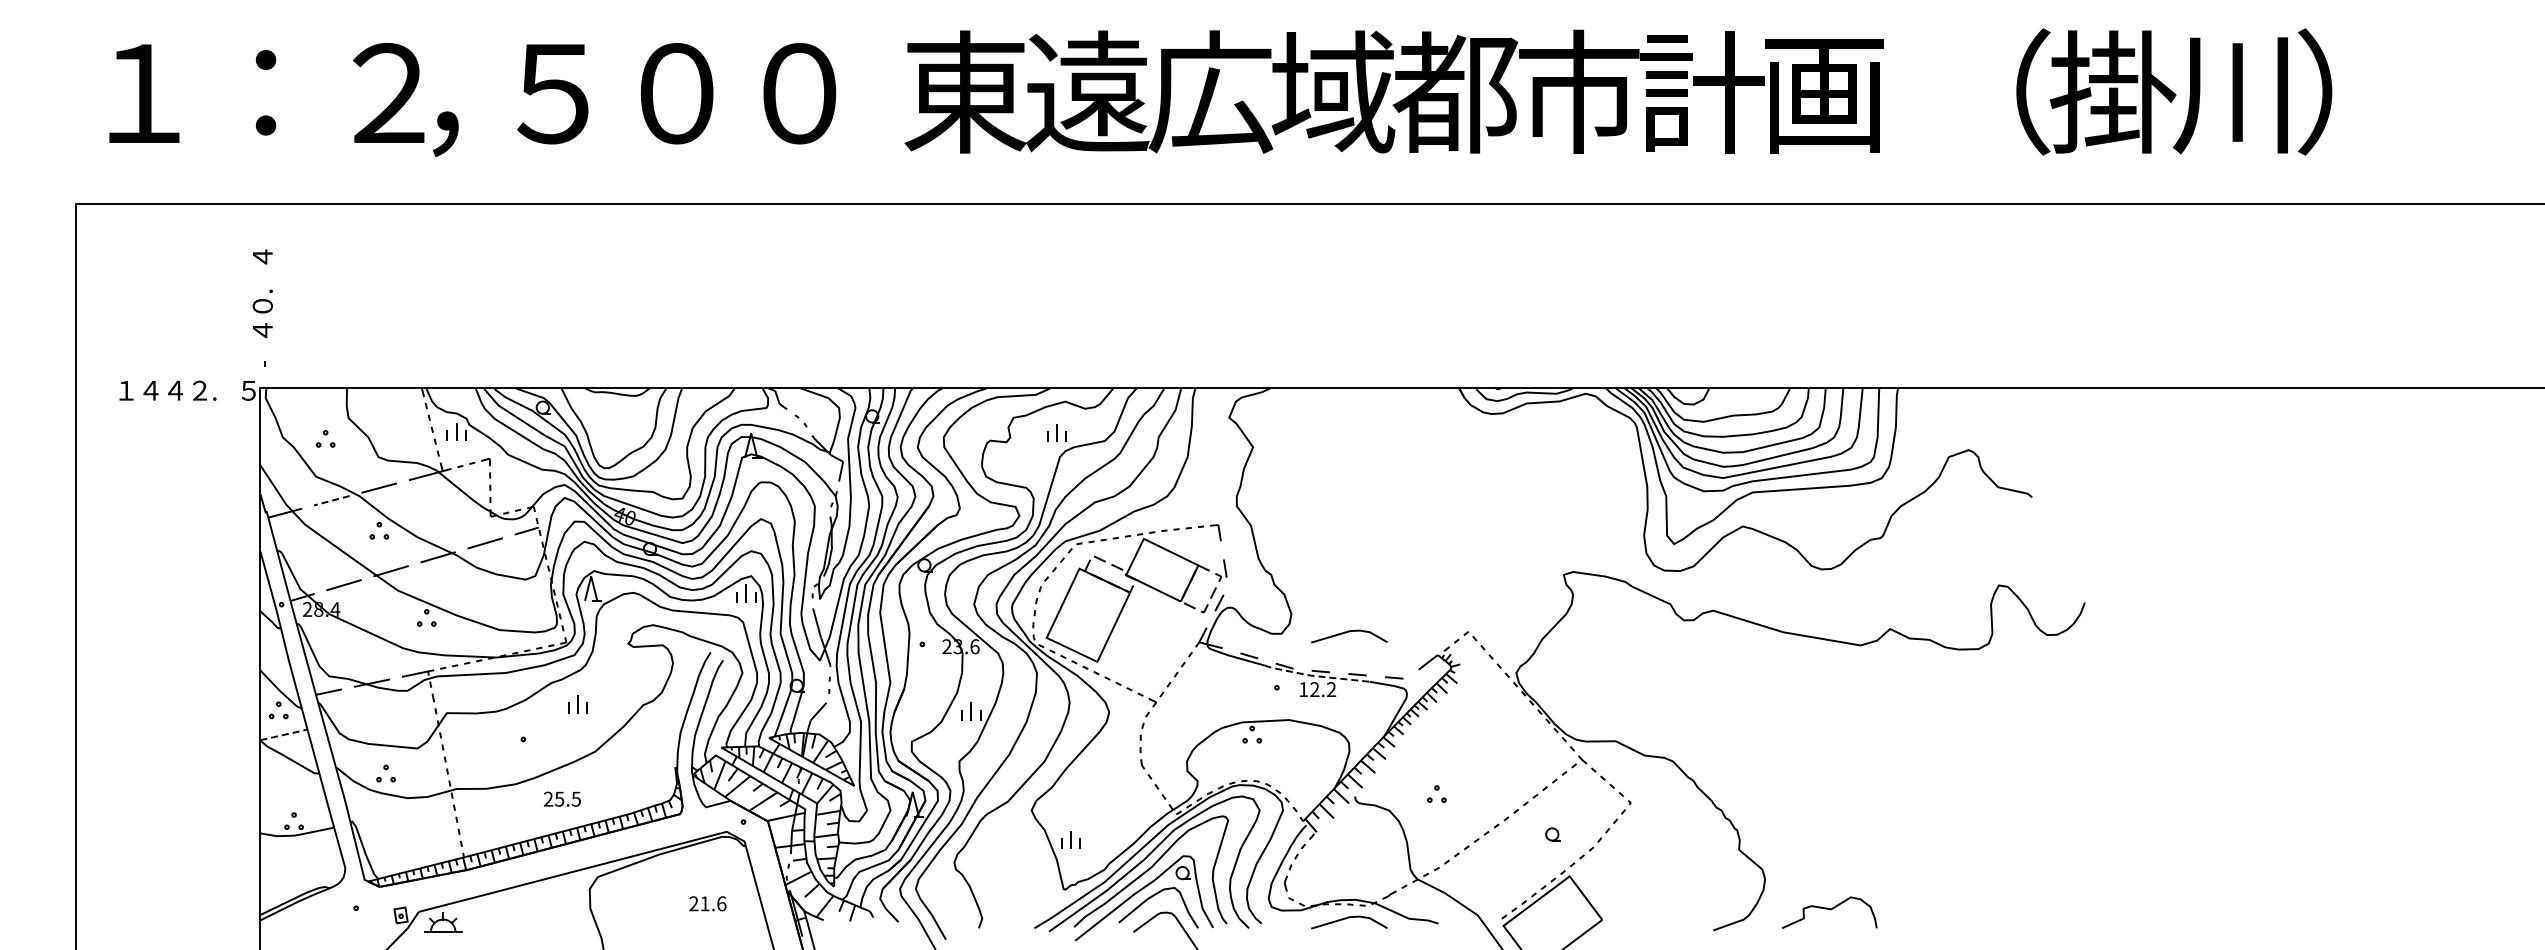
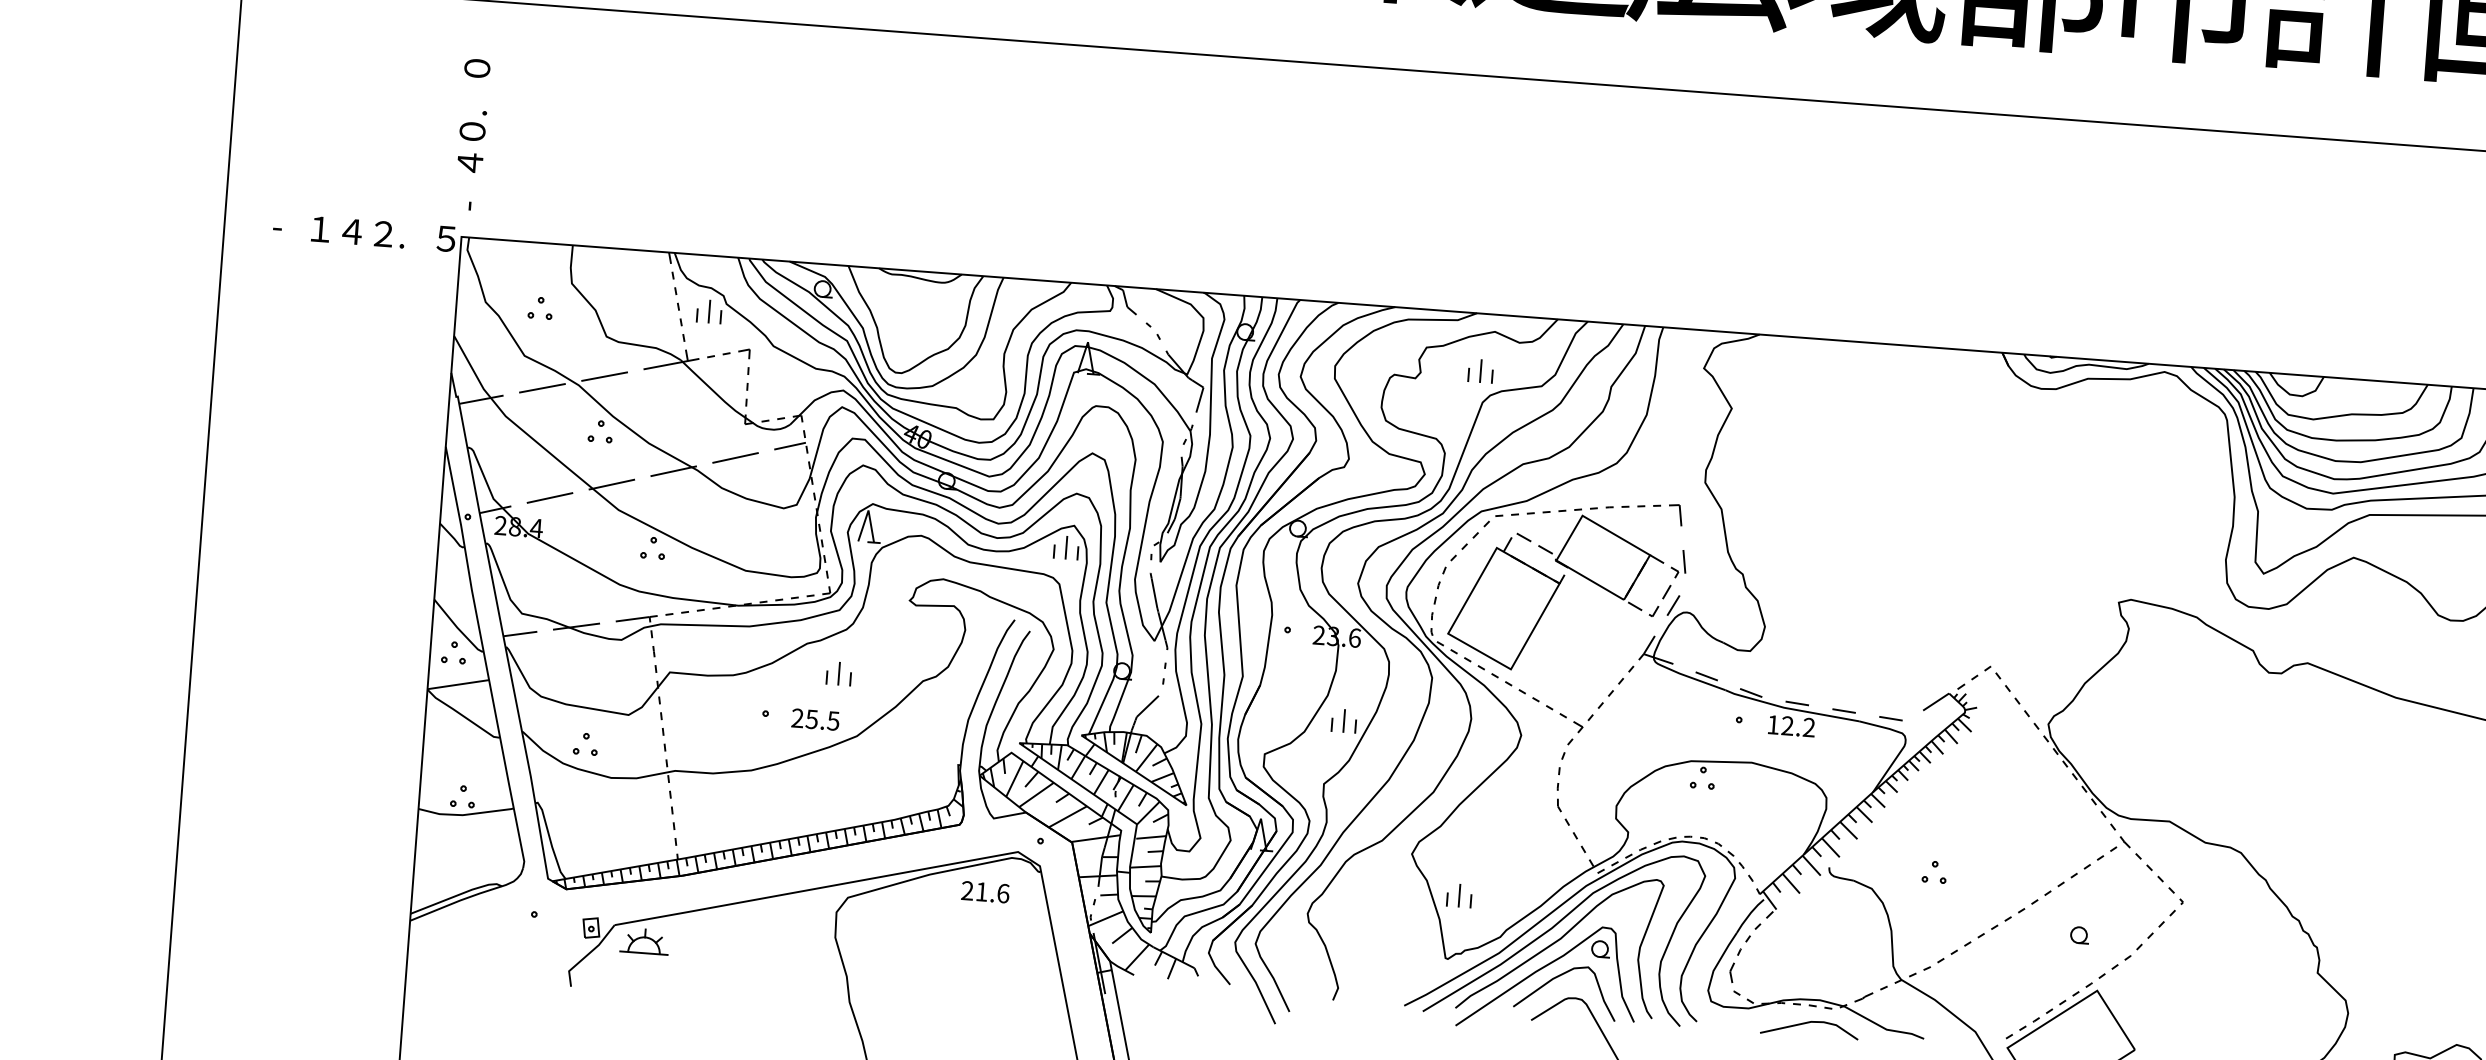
text: (262, 256) -> (476, 67), ４ -> ０
text: (123, 390) -> (285, 226), １ -> -
text: (150, 390) -> (320, 229), ４ -> １
line: (331, 500) -> (542, 387), dashed -> solid
line: (1349, 632) -> (1837, 655), removed
line: (1315, 676) -> (1789, 709), dashed -> solid
line: (284, 734) -> (459, 684), dashed -> solid
text: (562, 798) -> (815, 718), moved
text: (707, 903) -> (985, 891), moved

